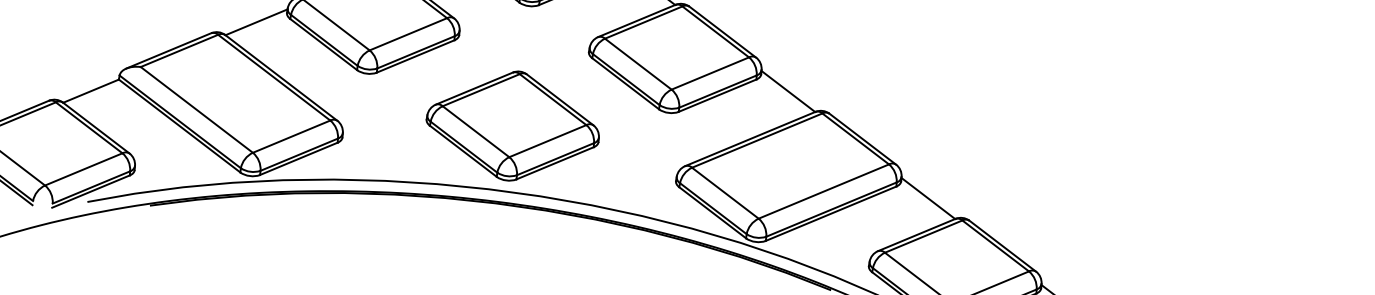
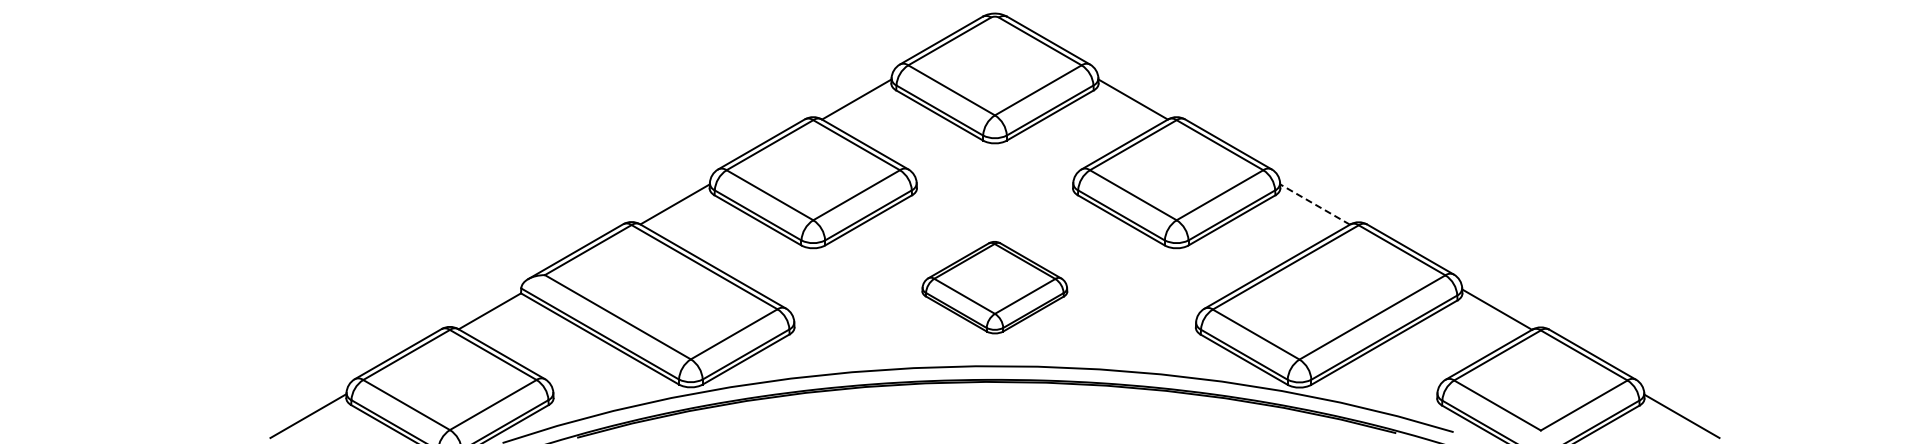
line: (787, 91) -> (1314, 204), solid -> dashed
part: (512, 125) -> (994, 287), size x0.7

